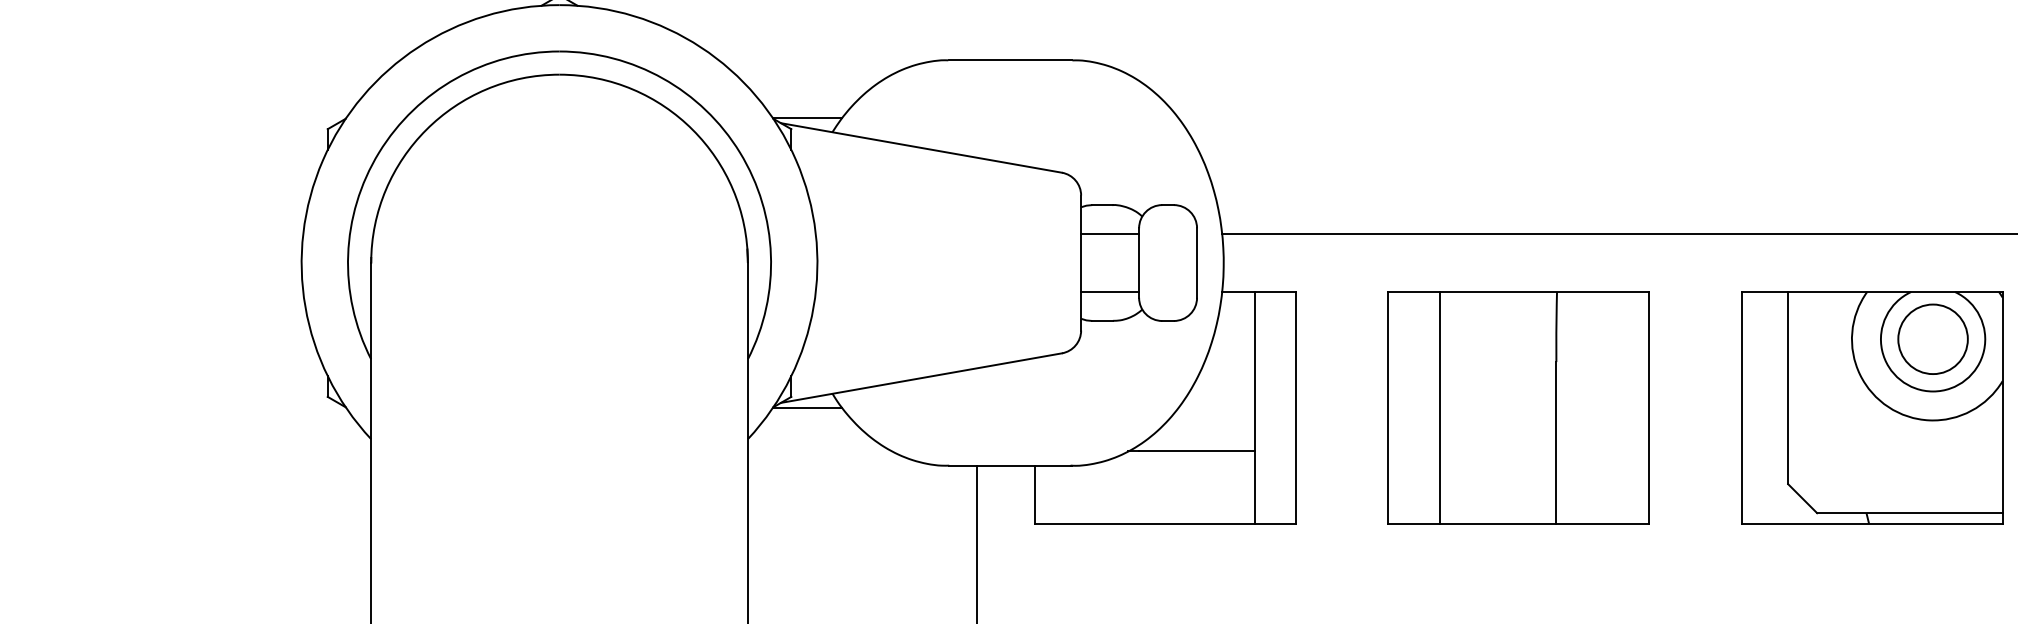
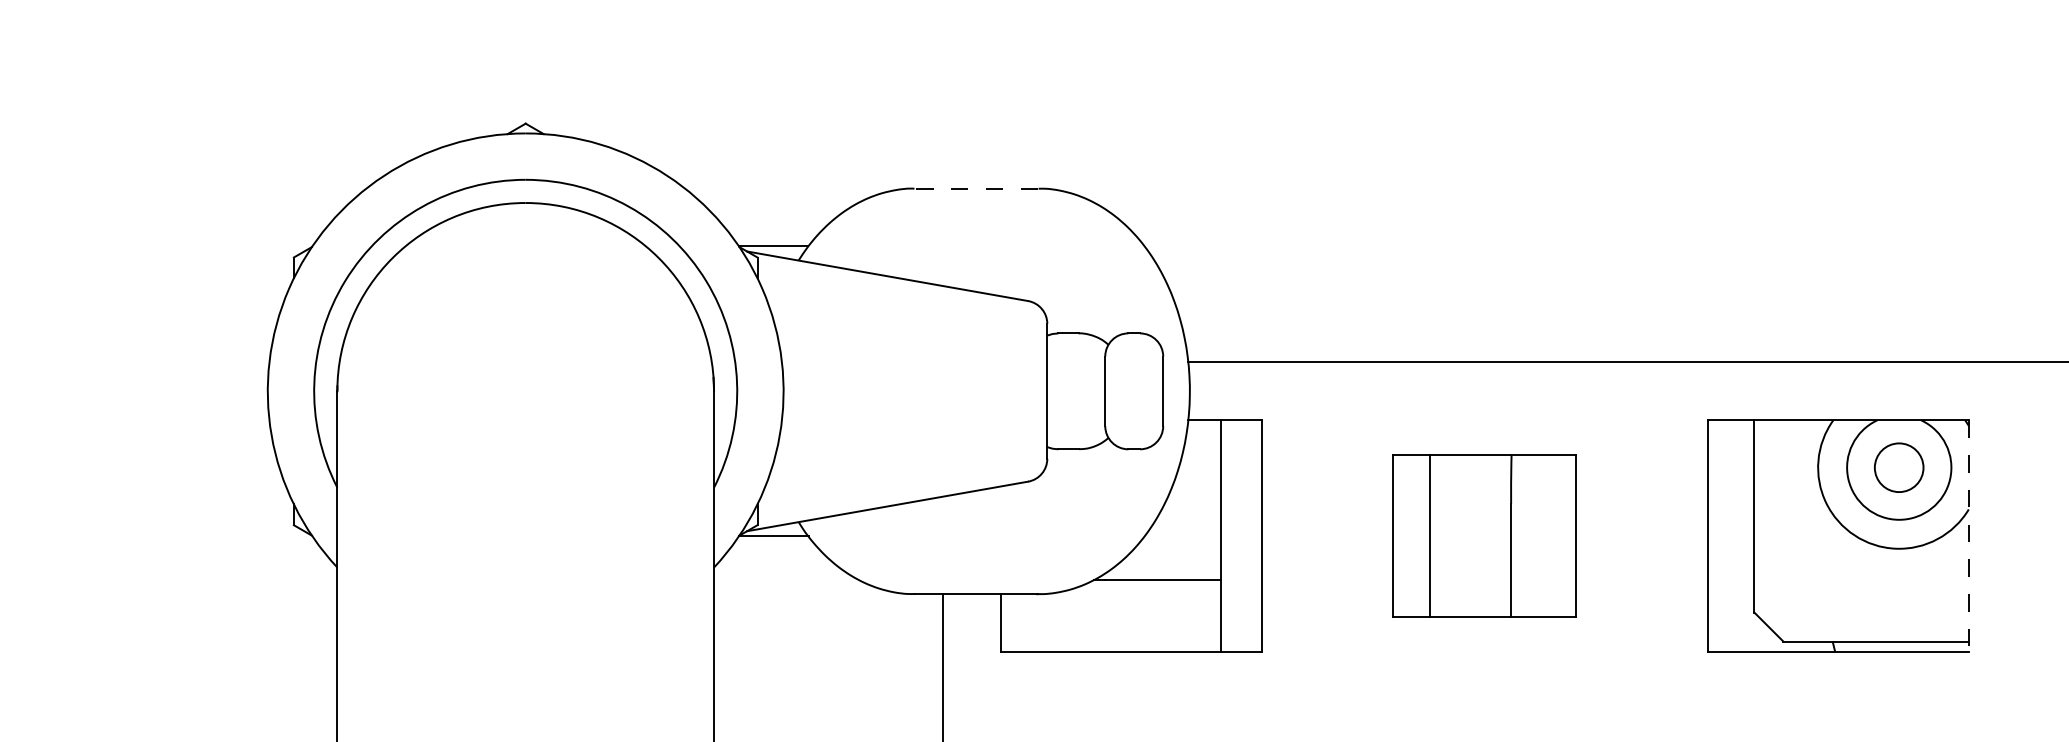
line: (1010, 60) -> (976, 188), solid -> dashed
line: (1110, 234) -> (1076, 362), removed
line: (1110, 292) -> (1076, 420), removed
circle: (1932, 339) -> (1898, 467), size x0.7
part: (1518, 407) -> (1484, 535), size x0.7
line: (2002, 408) -> (1968, 536), solid -> dashed

